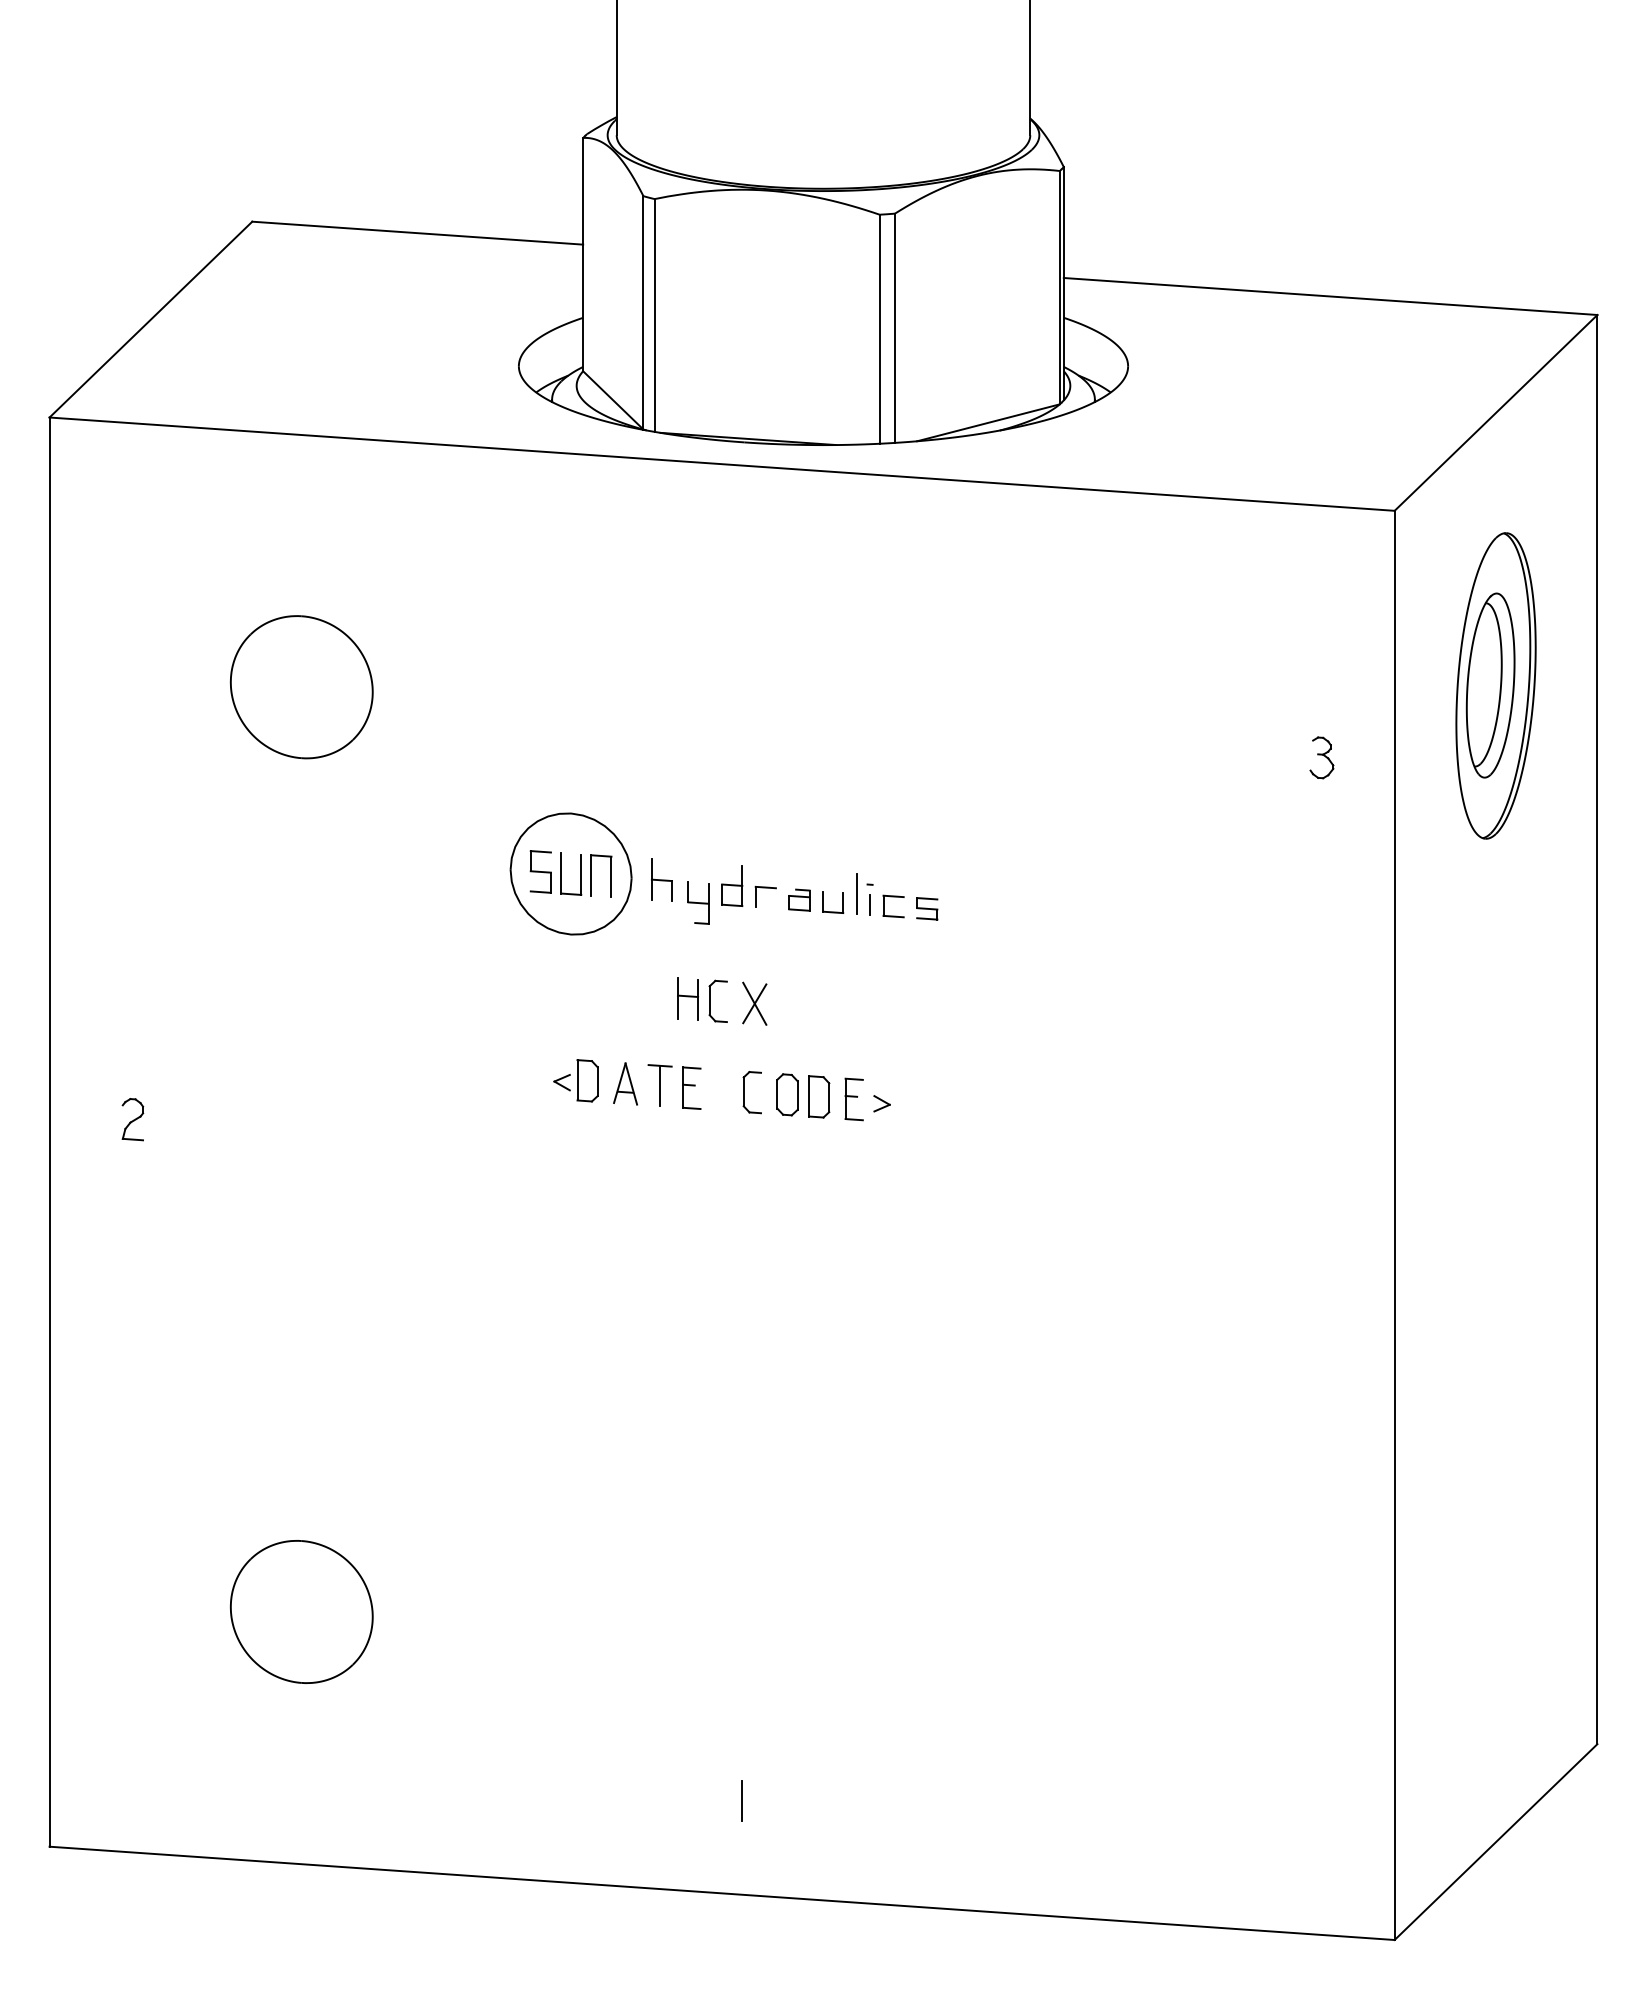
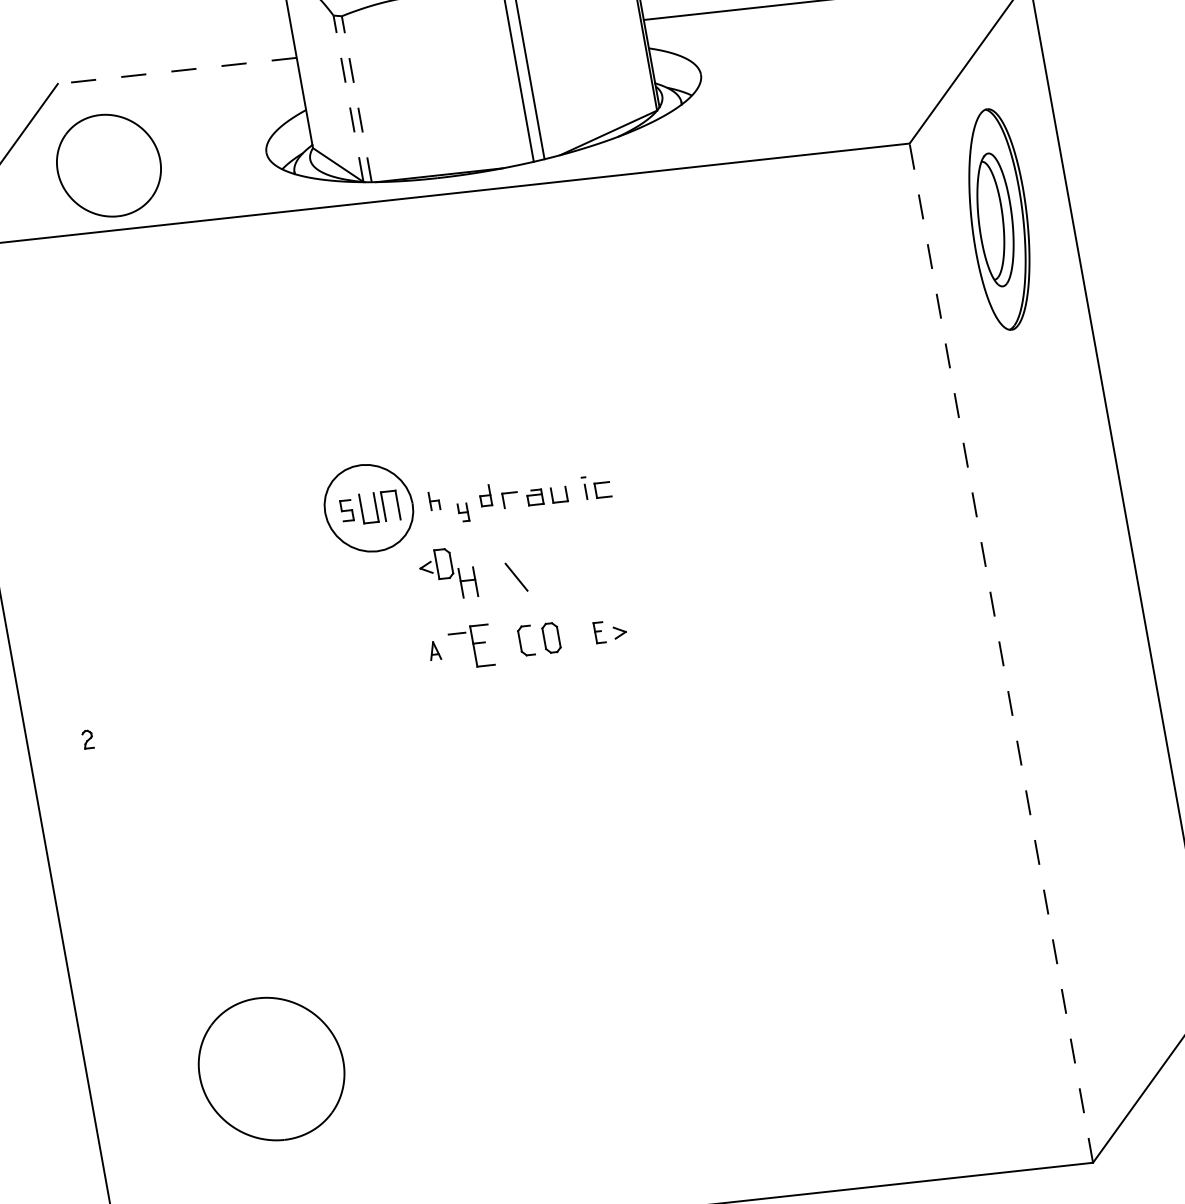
line: (417, 233) -> (177, 71), solid -> dashed
line: (643, 312) -> (348, 98), solid -> dashed
line: (654, 314) -> (356, 98), solid -> dashed
part: (1495, 685) -> (998, 219), moved
part: (301, 687) -> (108, 165), moved
part: (1321, 757) -> (889, 328), removed
part: (540, 871) -> (346, 510), size x0.7
part: (661, 879) -> (434, 500), size x0.6
part: (732, 885) -> (485, 495), size x0.7
line: (856, 893) -> (574, 485), removed
part: (698, 902) -> (463, 512), size x0.6
part: (927, 908) -> (627, 487), removed
part: (710, 1000) -> (484, 580), removed
line: (754, 1003) -> (516, 577), removed
part: (575, 1080) -> (435, 565), moved
part: (625, 1083) -> (434, 650), size x0.6
line: (660, 1085) -> (459, 647), removed
part: (691, 1087) -> (482, 645), size x1.4
part: (819, 1096) -> (574, 635), removed
part: (853, 1099) -> (599, 632), size x0.7
part: (132, 1119) -> (87, 739), size x0.6
line: (1394, 1225) -> (1001, 653), solid -> dashed
part: (301, 1611) -> (271, 1068), size x1.4
line: (742, 1801) -> (610, 1147), removed

